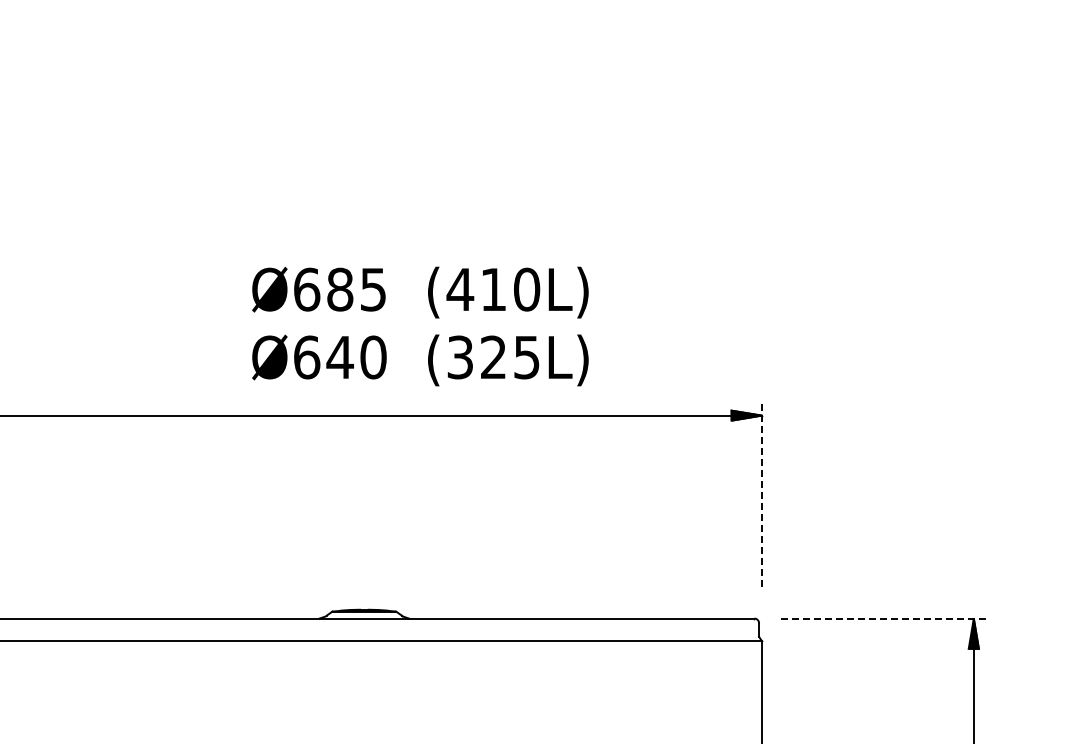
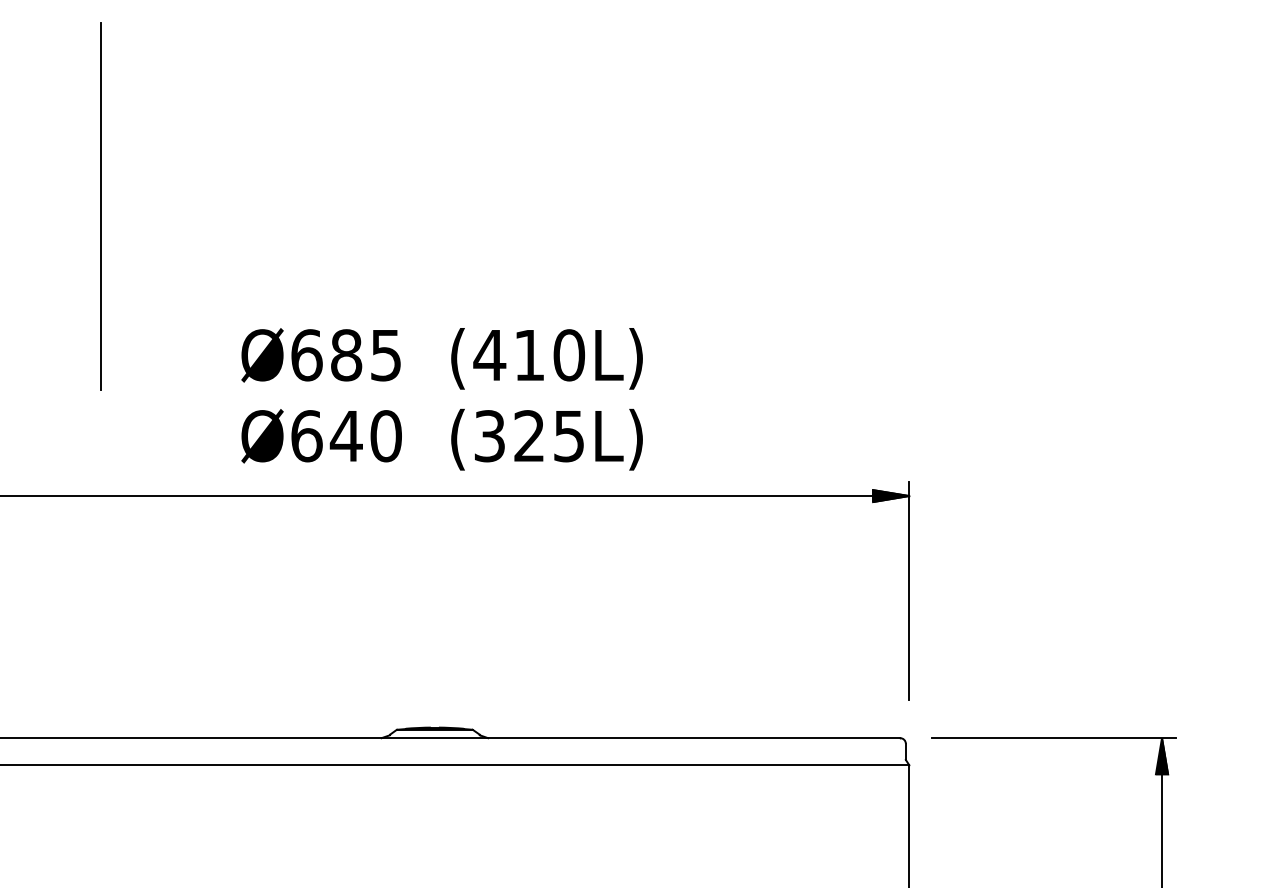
line: (84, 172) -> (101, 205), added
text: (420, 326) -> (442, 399), moved
line: (761, 495) -> (908, 591), dashed -> solid
line: (883, 618) -> (1054, 738), dashed -> solid

